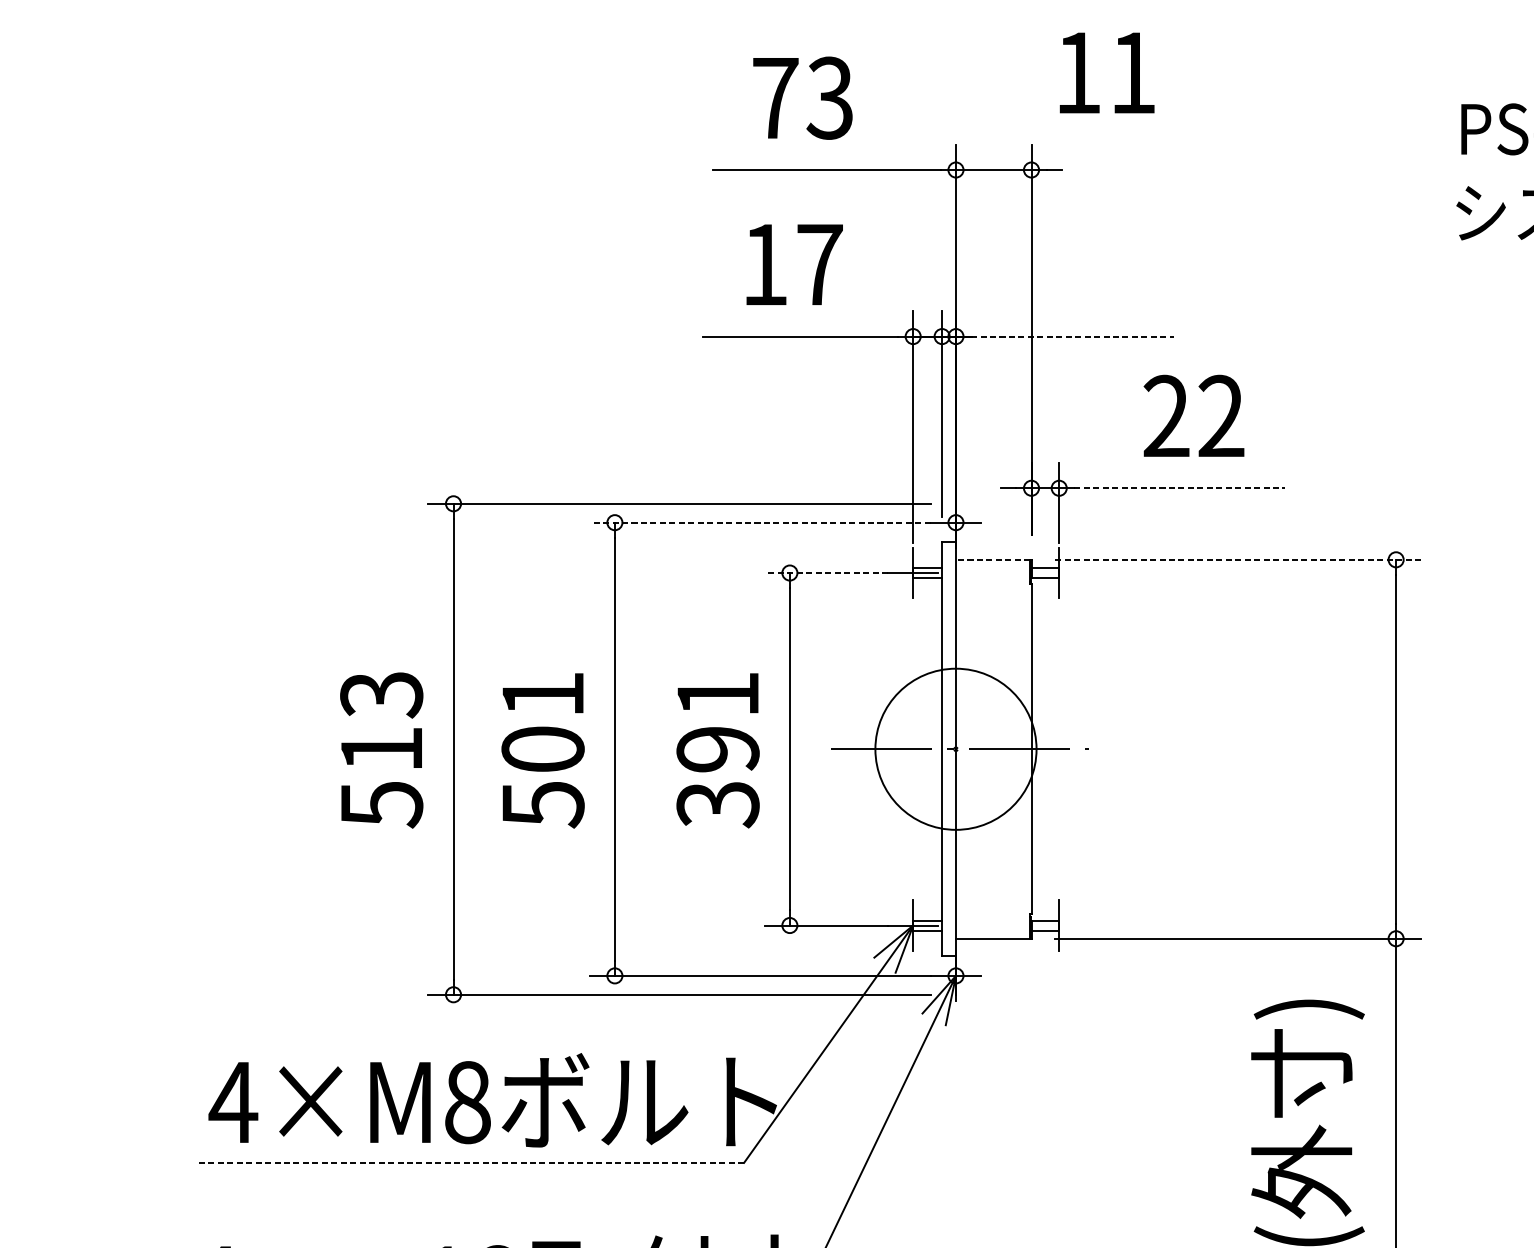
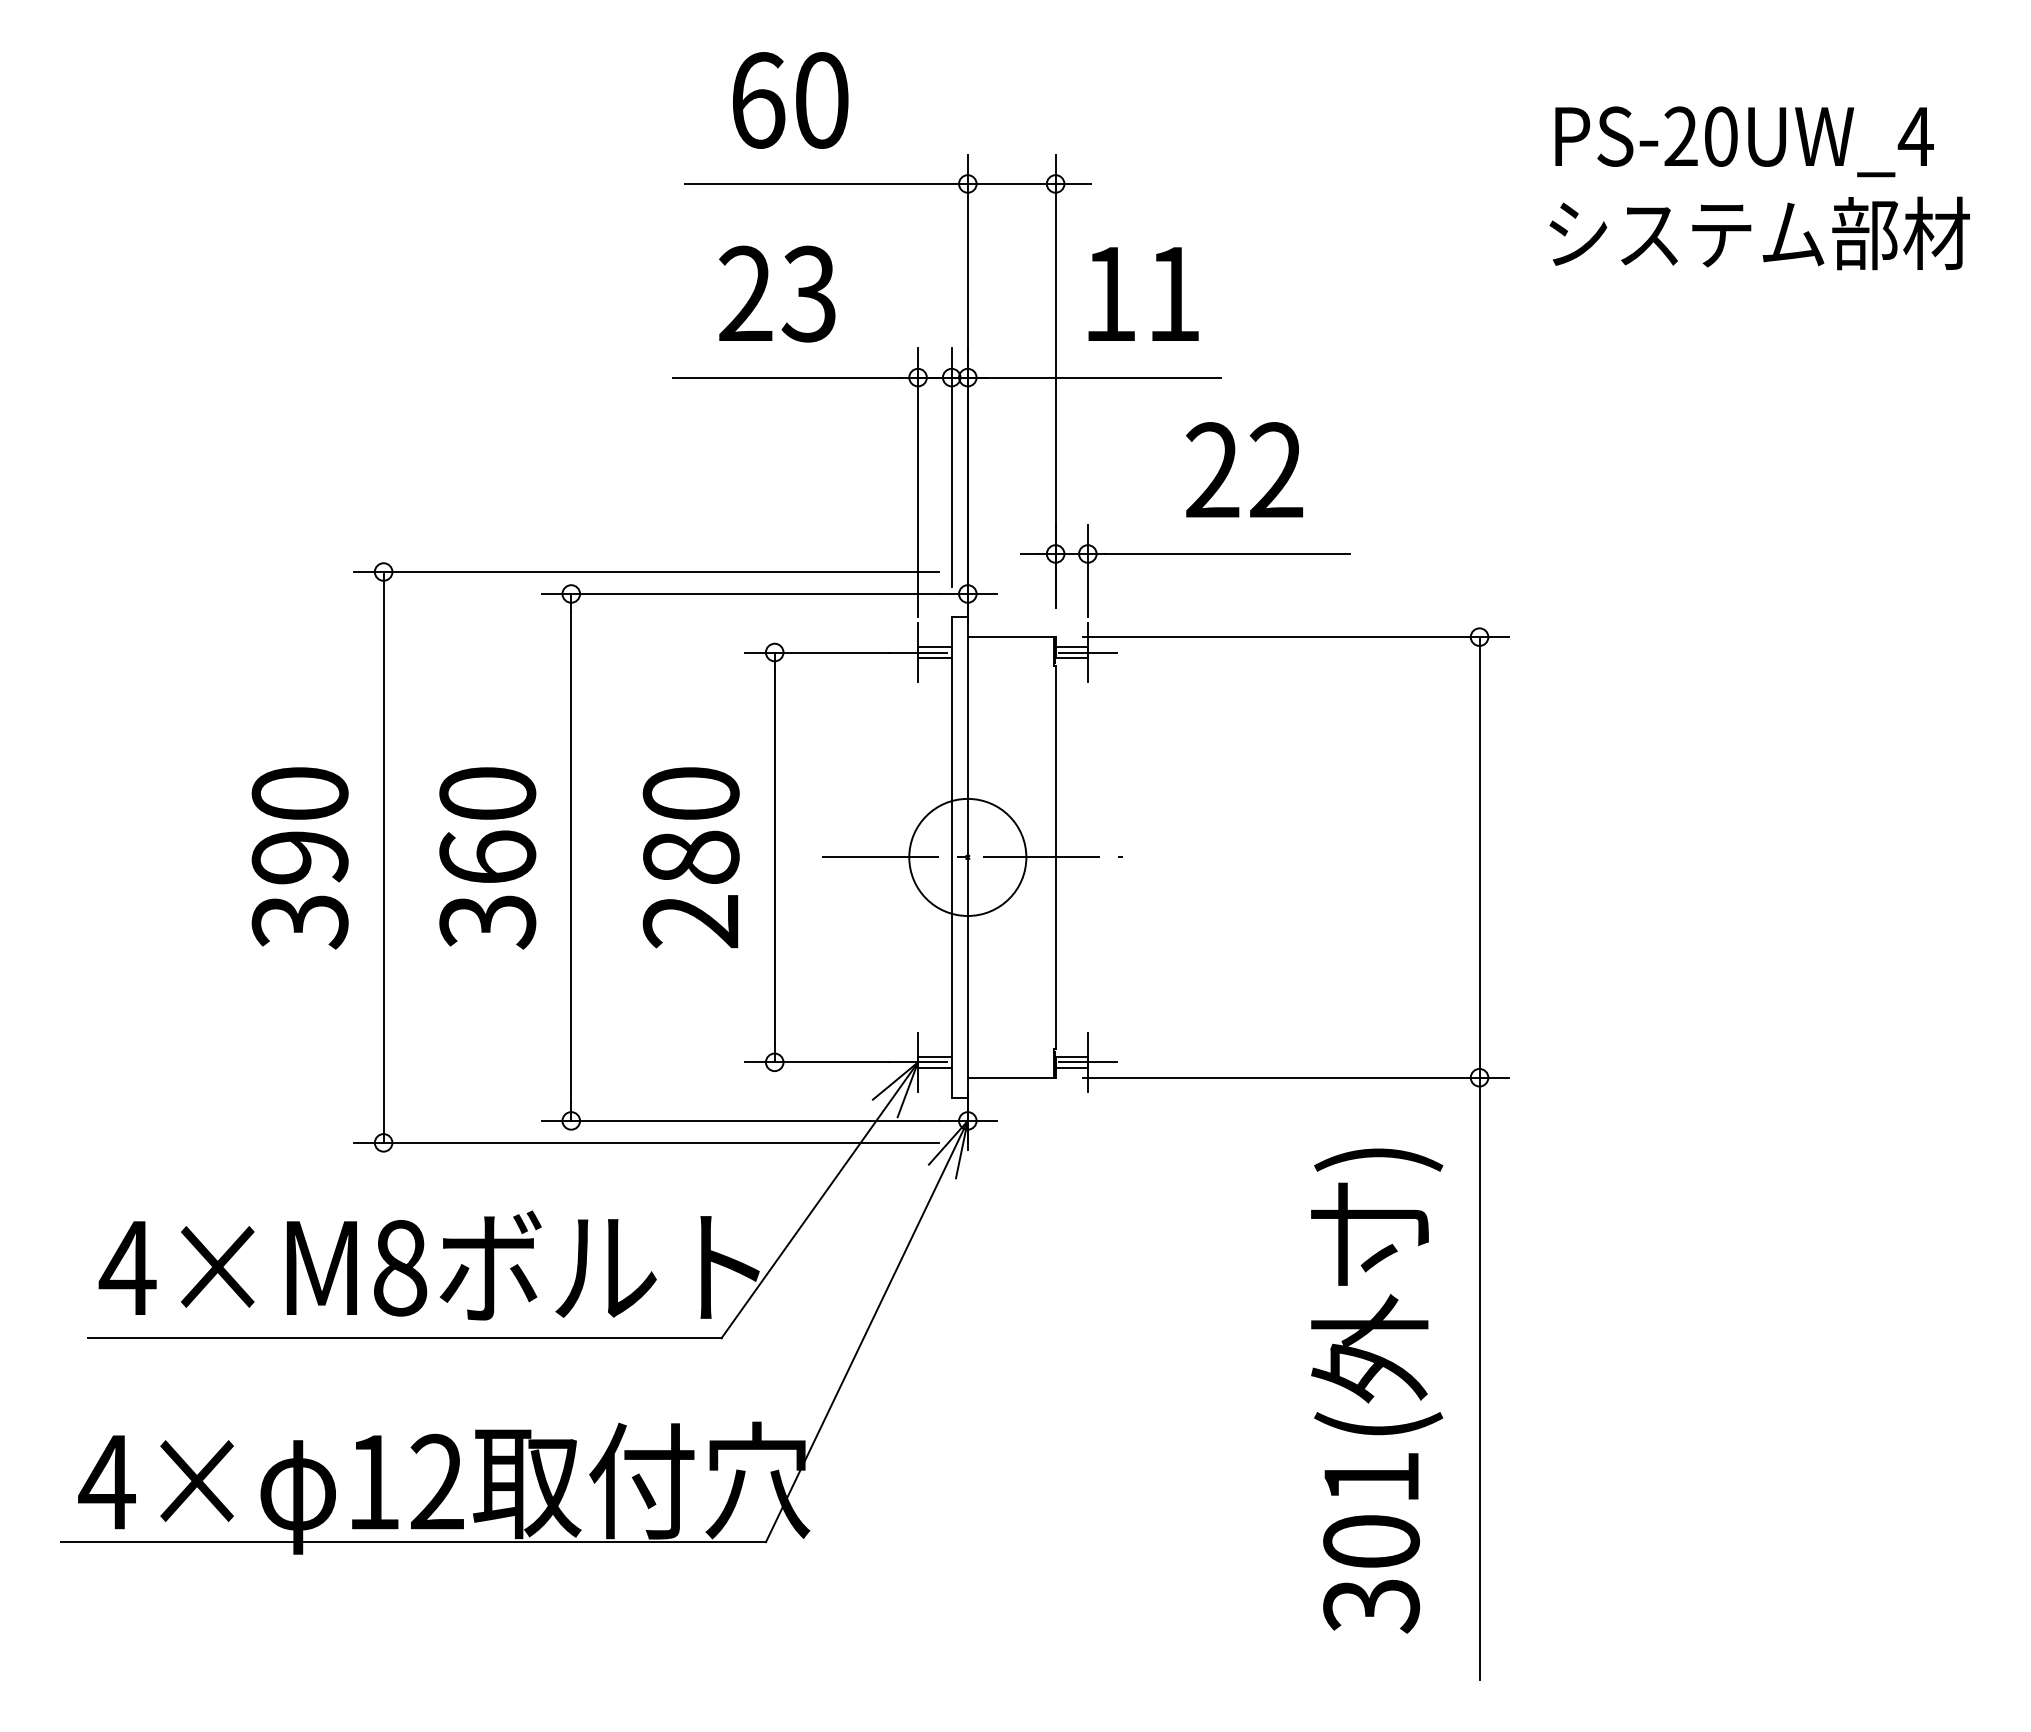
text: (1107, 72) -> (1143, 293), moved
text: (803, 98) -> (790, 100), 73 -> 60
text: (792, 264) -> (777, 293), 17 -> 23
line: (1072, 336) -> (1103, 377), dashed -> solid
line: (1180, 487) -> (1228, 553), dashed -> solid
line: (759, 522) -> (739, 593), dashed -> solid
line: (992, 560) -> (1010, 637), dashed -> solid
line: (1238, 560) -> (1296, 637), dashed -> solid
line: (826, 573) -> (817, 652), dashed -> solid
line: (1058, 573) -> (1087, 652), added
circle: (955, 748) -> (967, 856), size x0.62
text: (381, 750) -> (299, 858), 513 -> 390
text: (542, 750) -> (487, 858), 501 -> 360
text: (717, 750) -> (690, 858), 391 -> 280
line: (1058, 925) -> (1087, 1062), added
line: (471, 1163) -> (404, 1338), dashed -> solid

